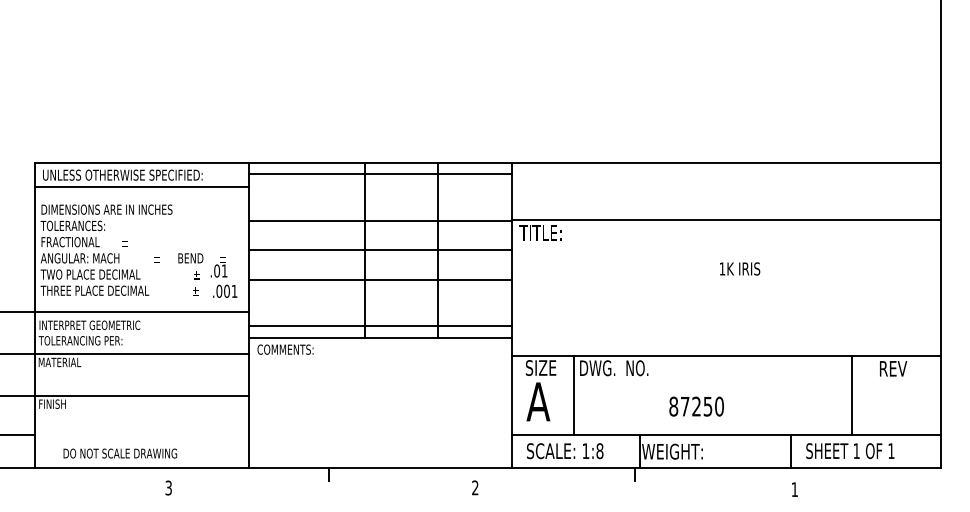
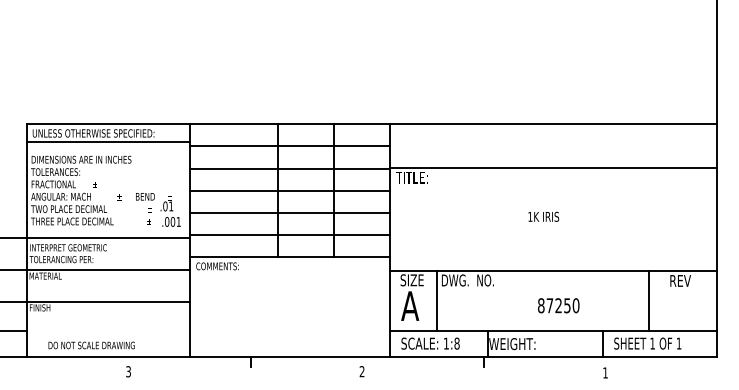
line: (381, 173) -> (290, 146), moved
text: (739, 268) -> (543, 216), moved
line: (381, 326) -> (290, 235), moved
text: (696, 406) -> (558, 305), moved

